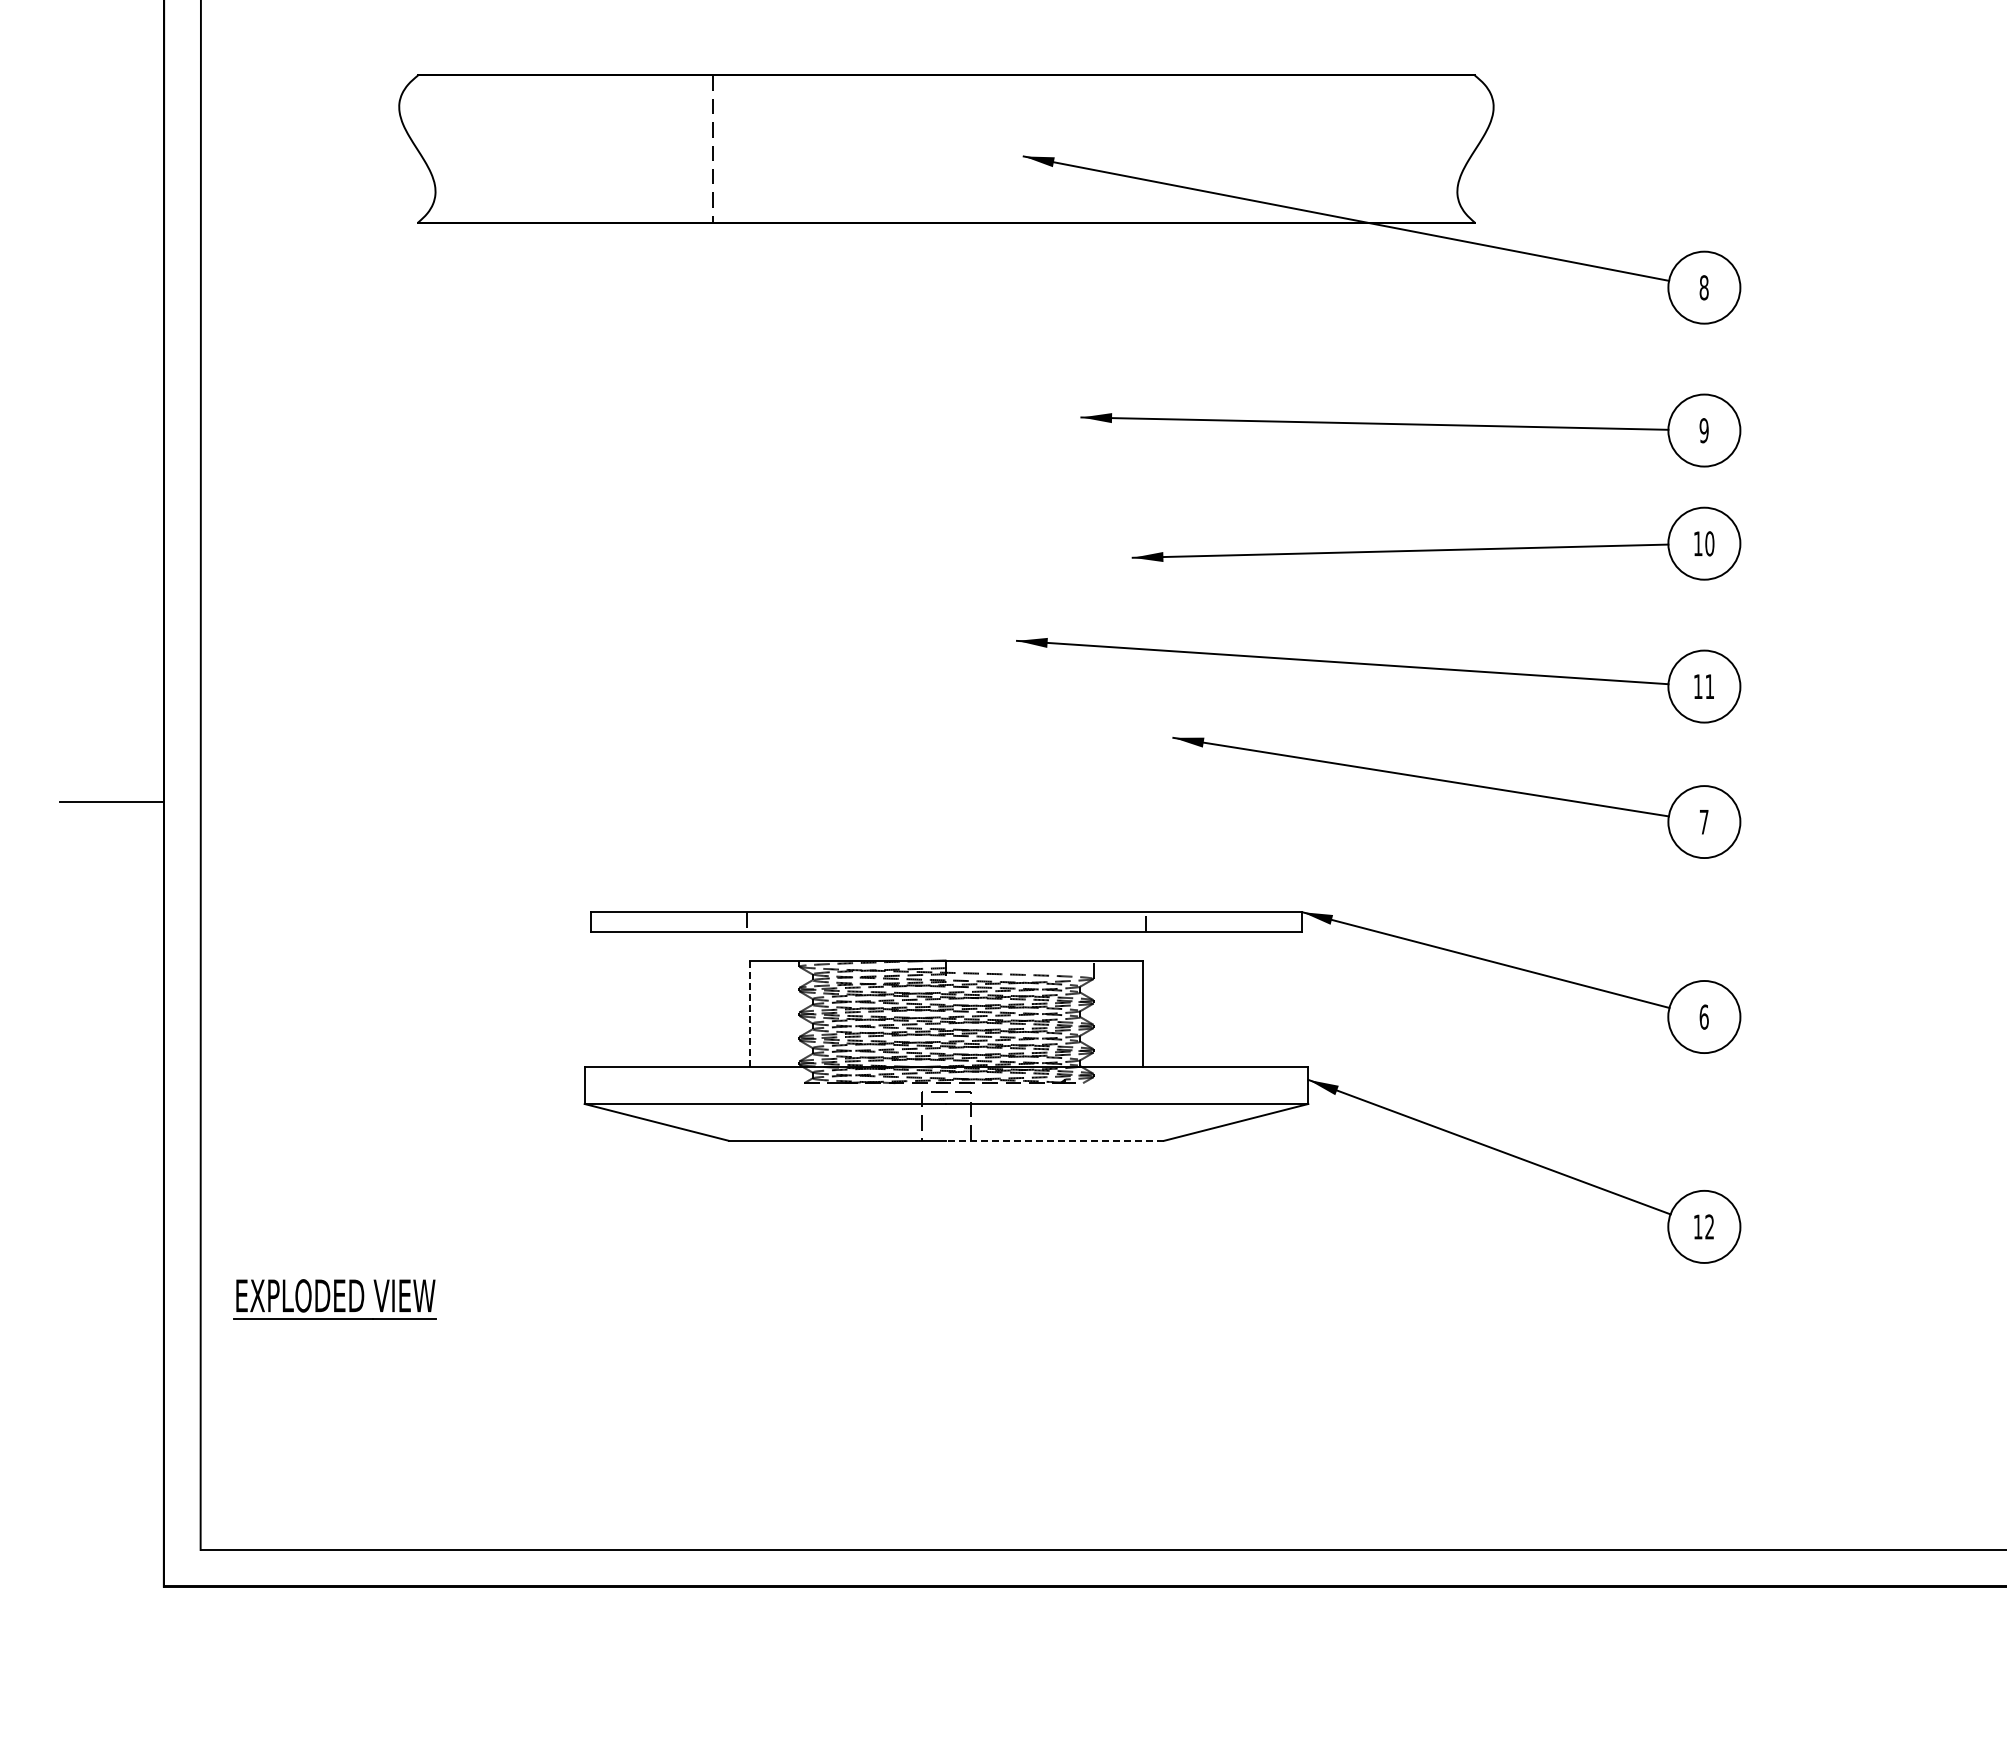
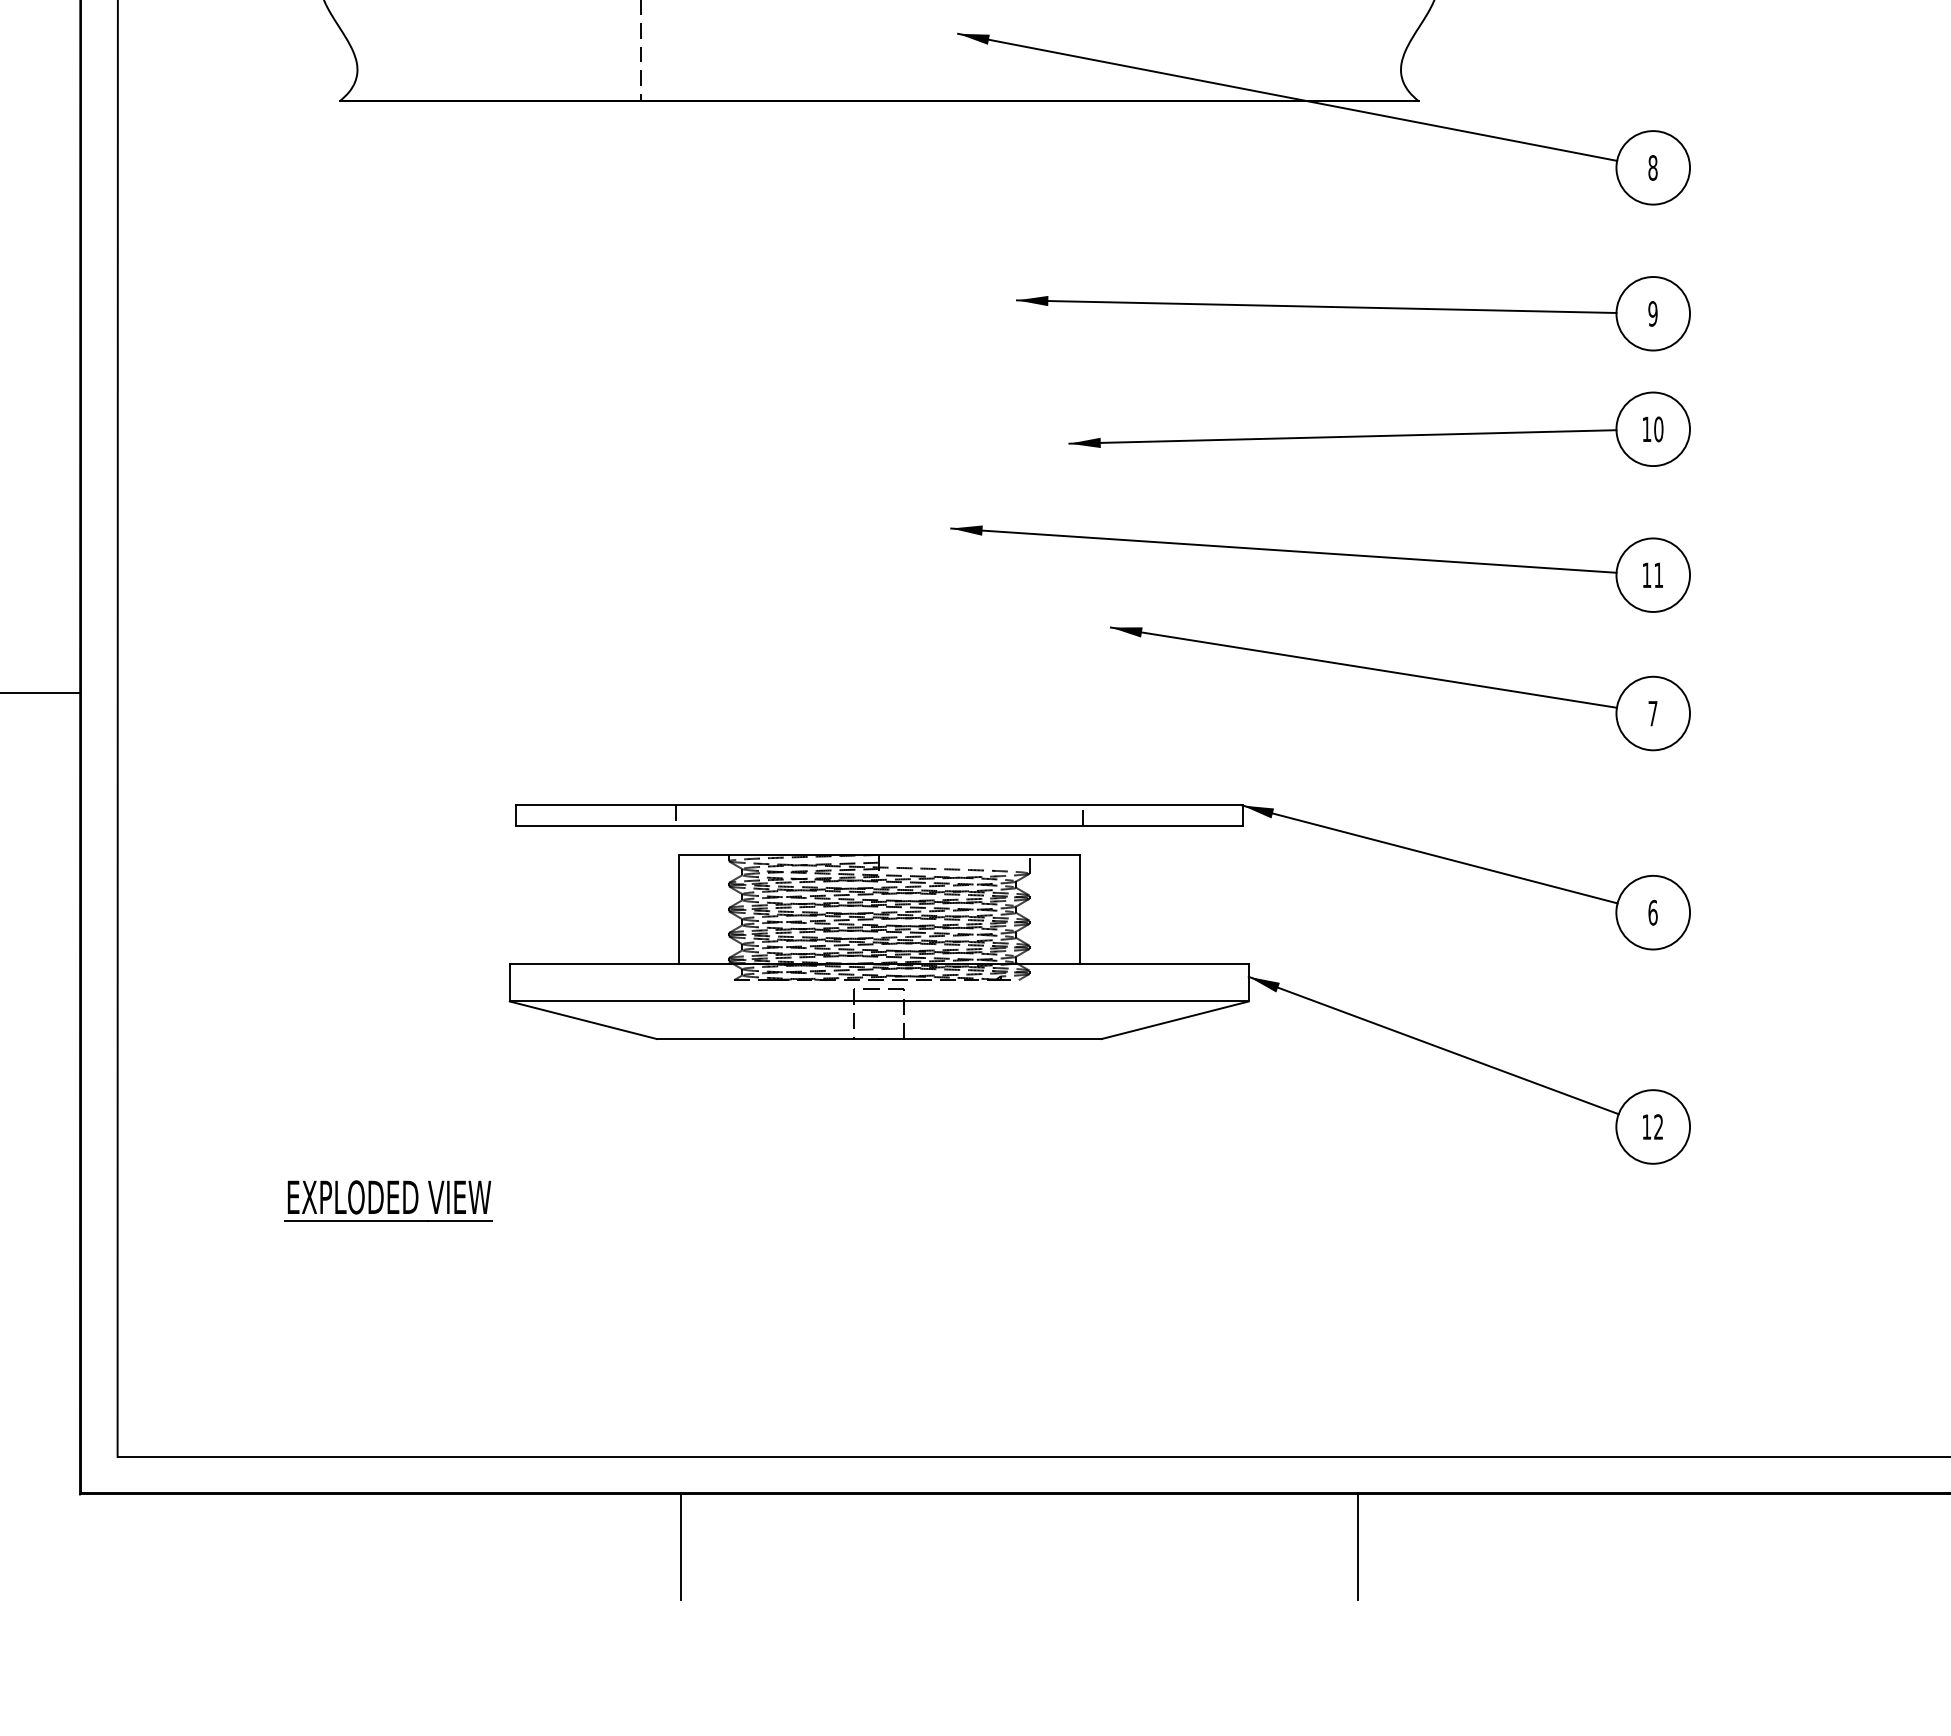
line: (750, 1014) -> (679, 910), dashed -> solid
line: (1055, 1140) -> (990, 1038), dashed -> solid
part: (334, 1299) -> (388, 1201), moved
line: (752, 1637) -> (681, 1546), added
line: (1414, 1637) -> (1357, 1546), added

